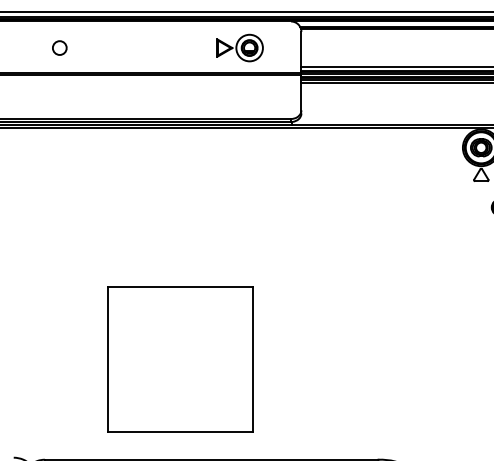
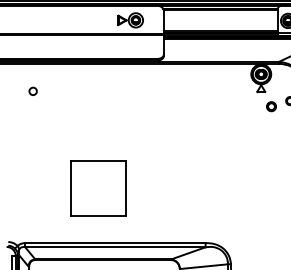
circle: (58, 46) -> (32, 90), moved
part: (180, 358) -> (98, 188), size x0.7

